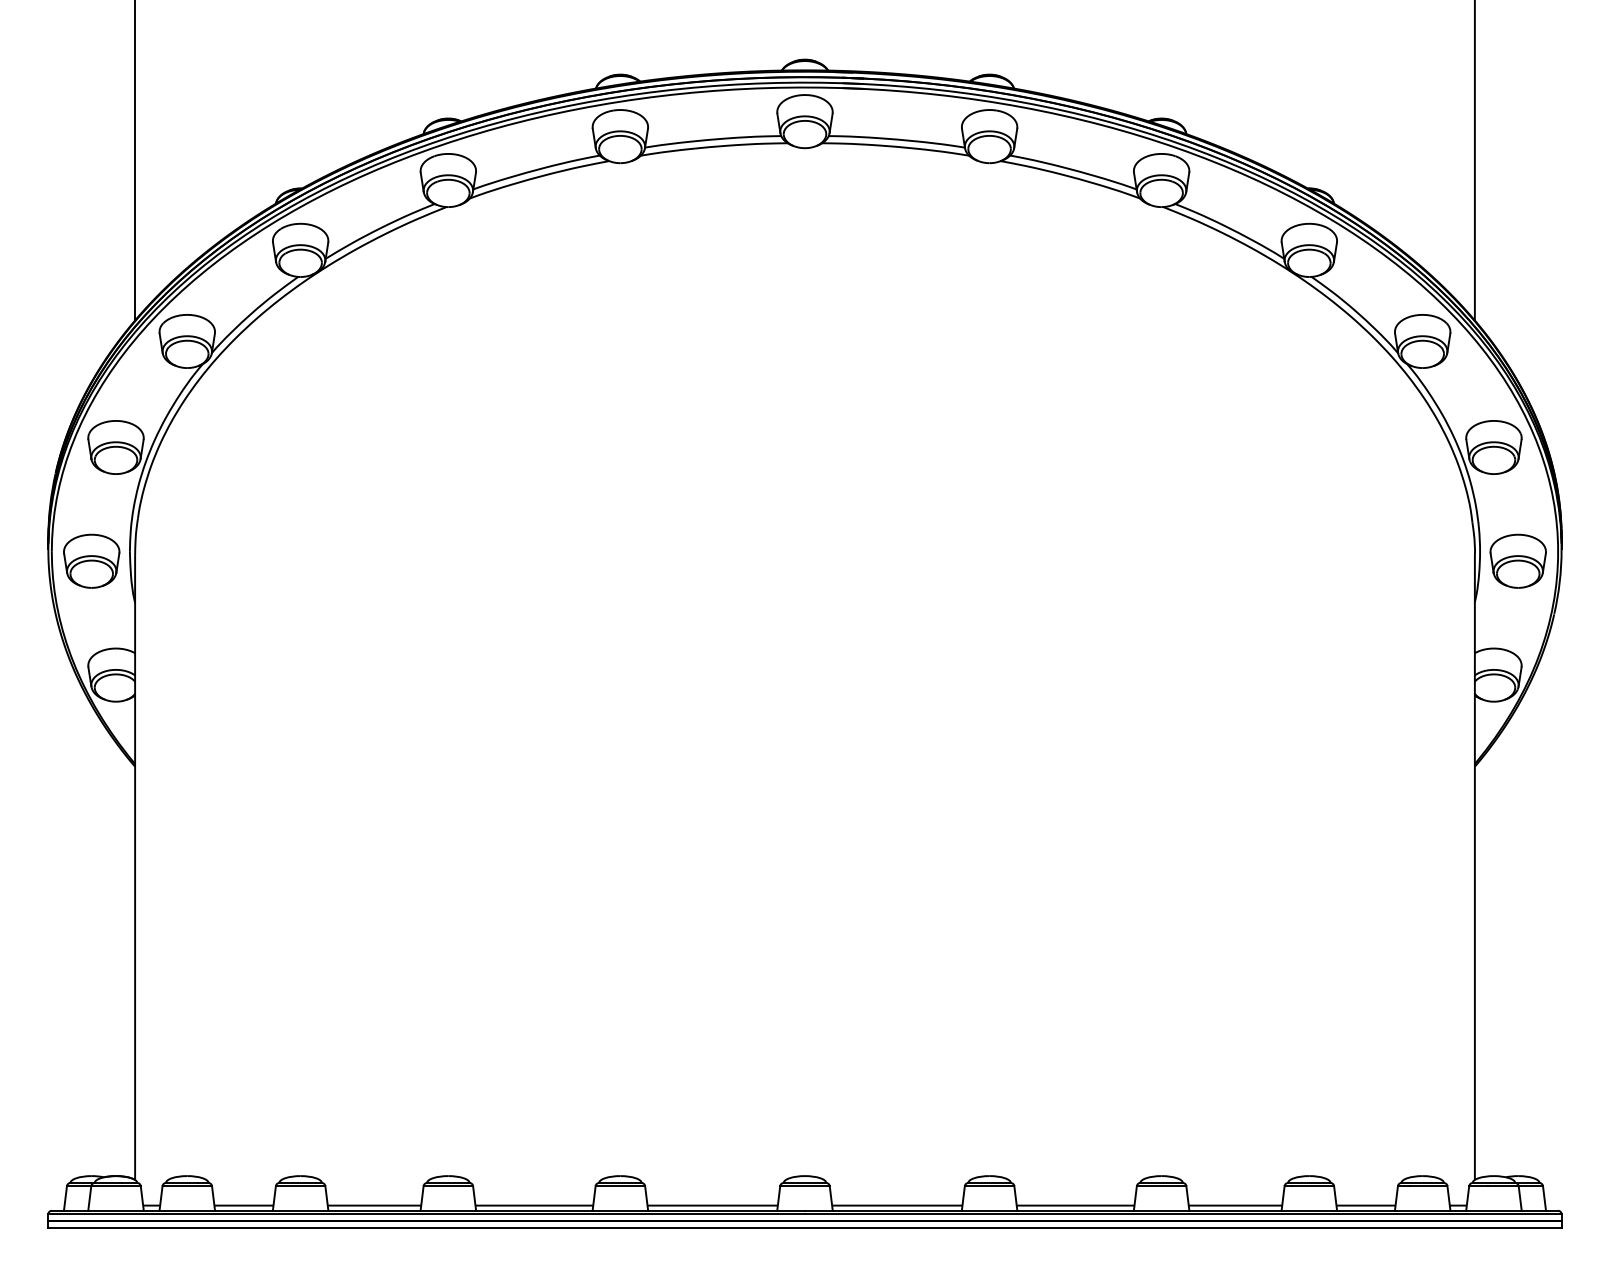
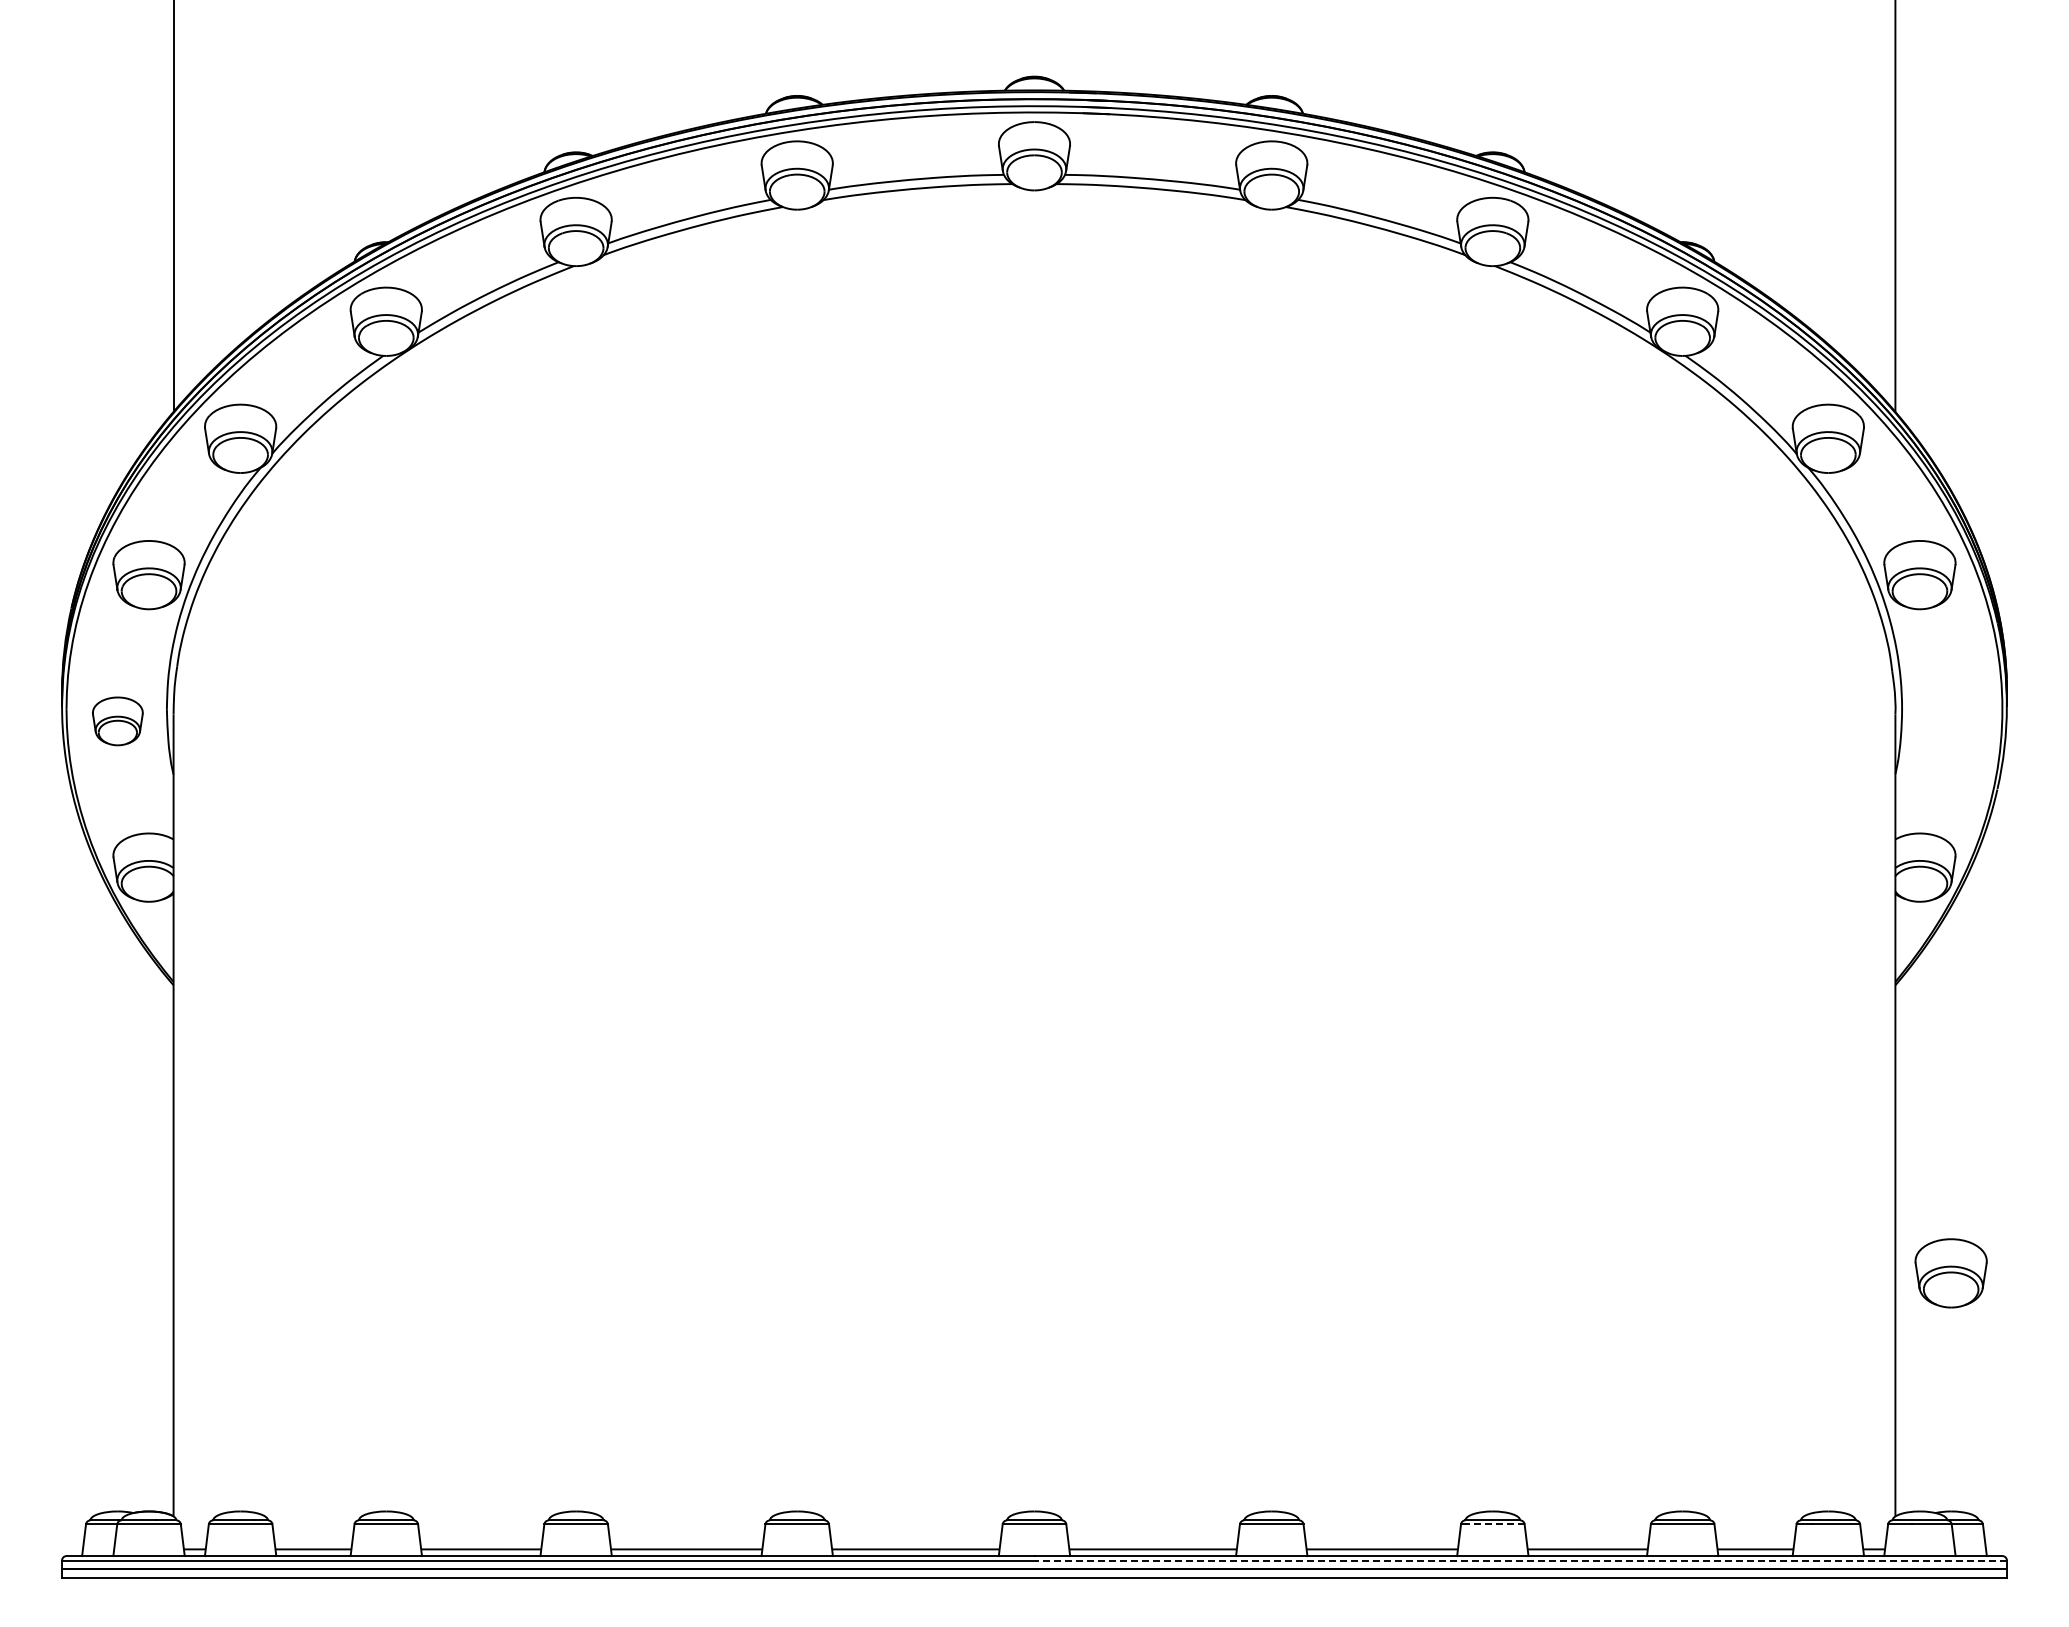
part: (91, 561) -> (117, 721), size x0.7
part: (1517, 561) -> (1950, 1273), moved
line: (1162, 1186) -> (1494, 1524), solid -> dashed
line: (1183, 1214) -> (1520, 1560), solid -> dashed

